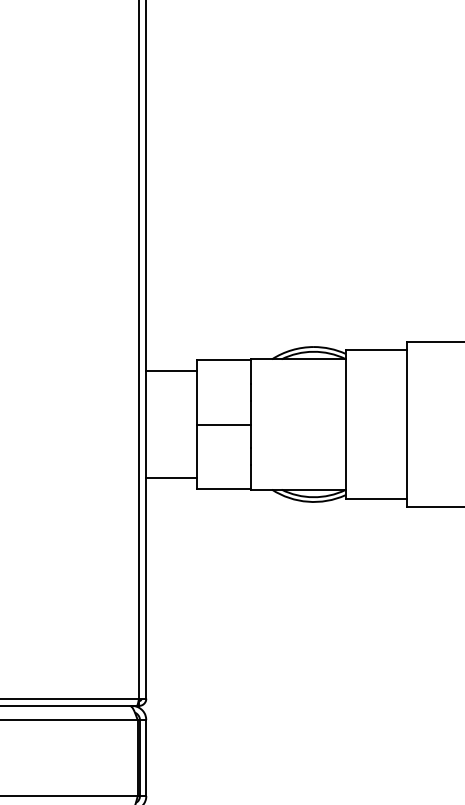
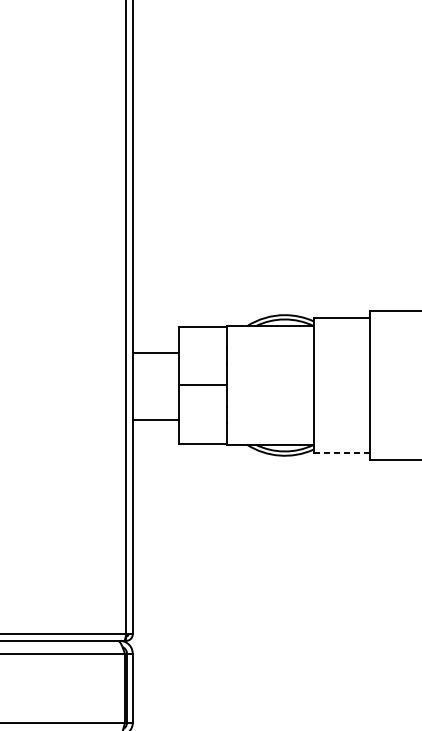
line: (171, 371) -> (155, 353), moved
line: (171, 477) -> (155, 419), moved
line: (376, 499) -> (341, 453), solid -> dashed

